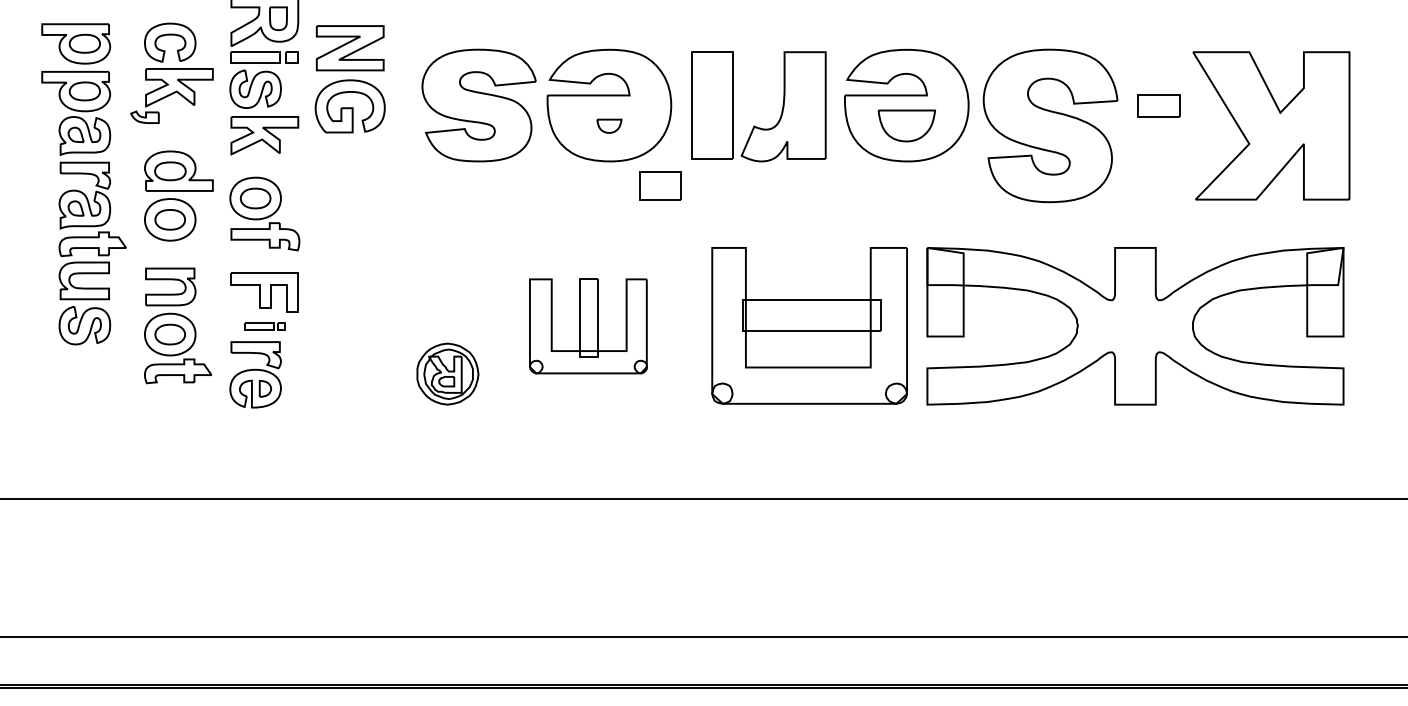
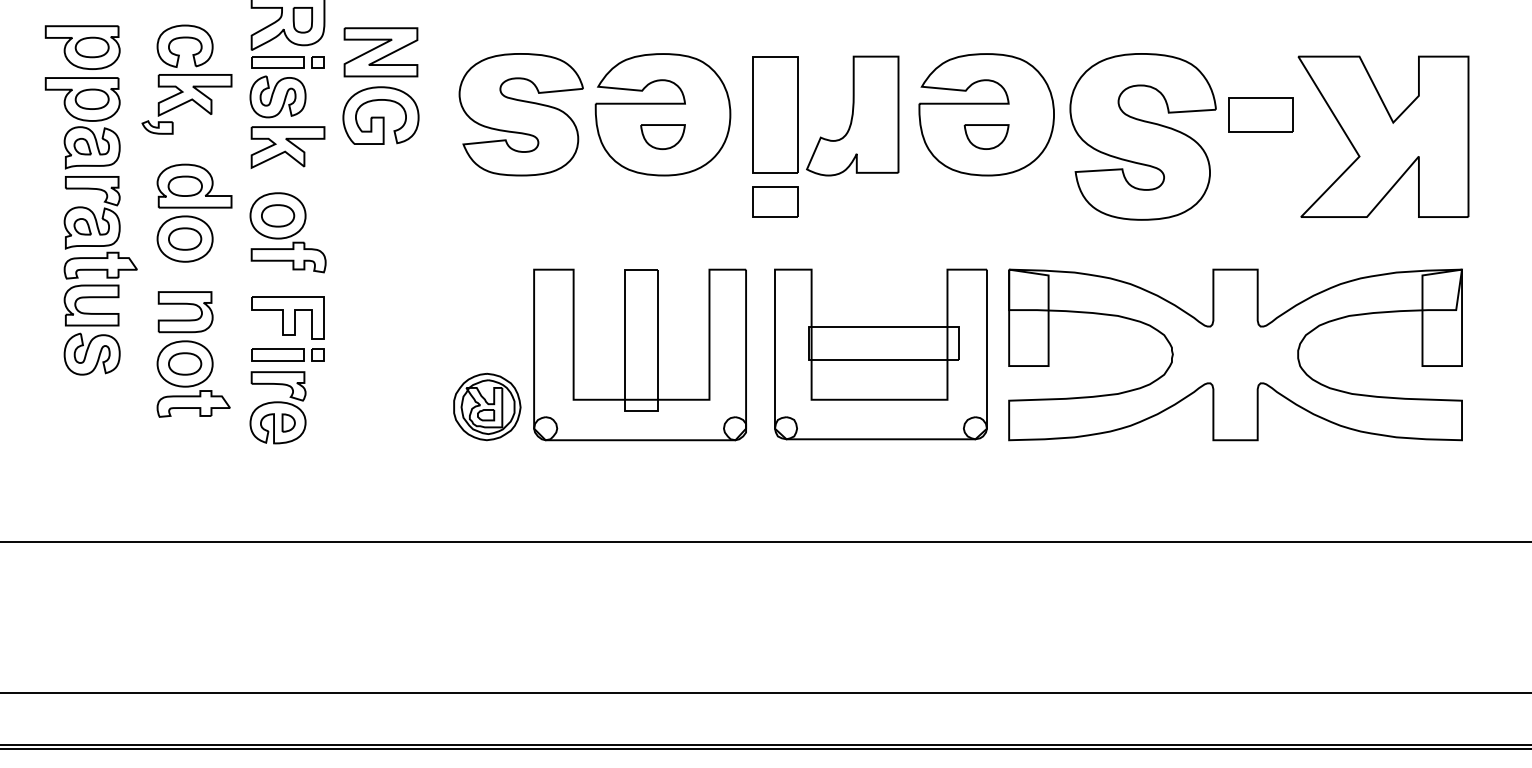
part: (1158, 105) -> (1260, 114), size x1.43
part: (609, 126) -> (663, 137), size x1.67
part: (906, 126) -> (986, 137), size x0.71
part: (660, 185) -> (775, 201), moved
part: (264, 326) -> (287, 355), size x1.67
part: (588, 326) -> (640, 355), size x1.67

